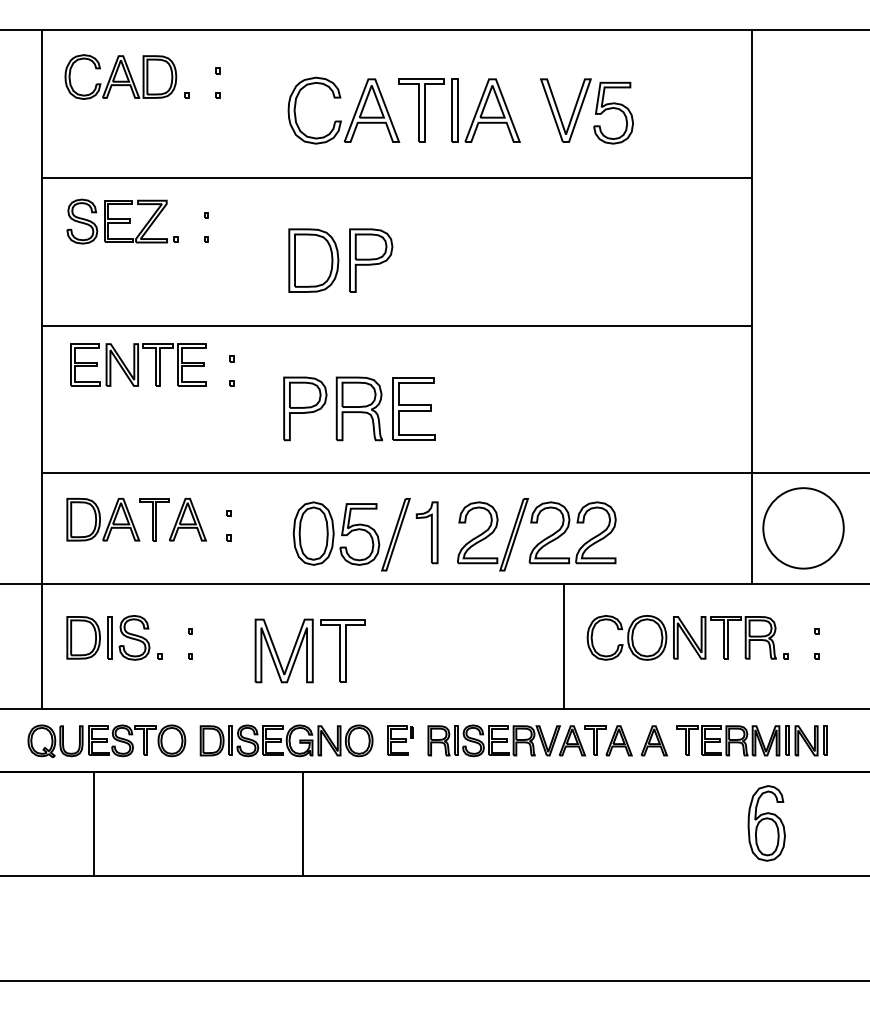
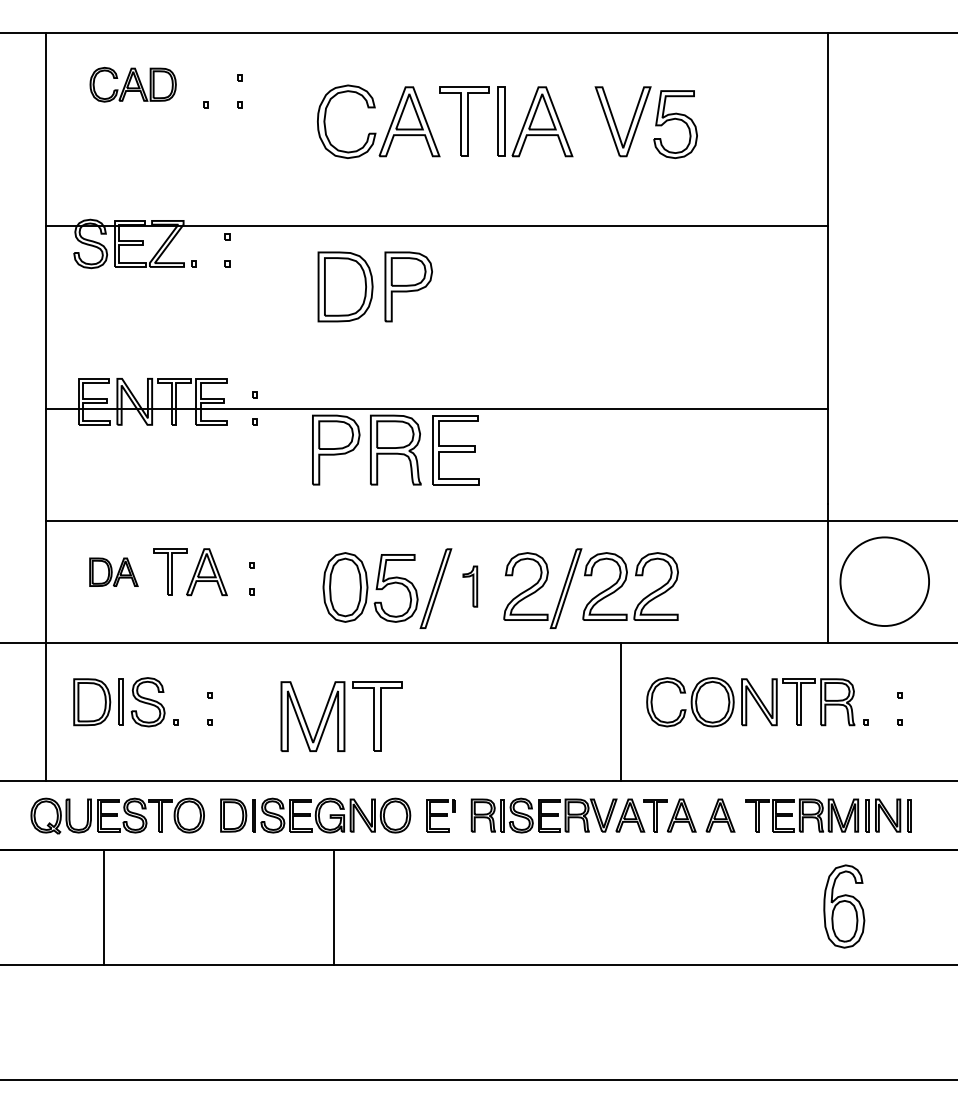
part: (120, 76) -> (132, 84), size x0.7
line: (396, 177) -> (436, 225), moved
line: (396, 325) -> (436, 408), moved
part: (103, 519) -> (114, 571), size x0.6
part: (426, 532) -> (469, 586), size x0.6

